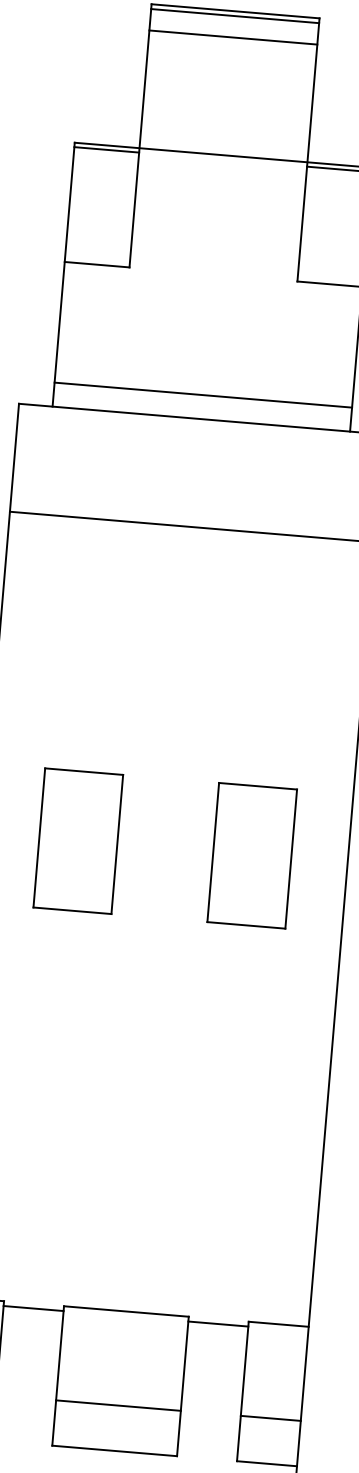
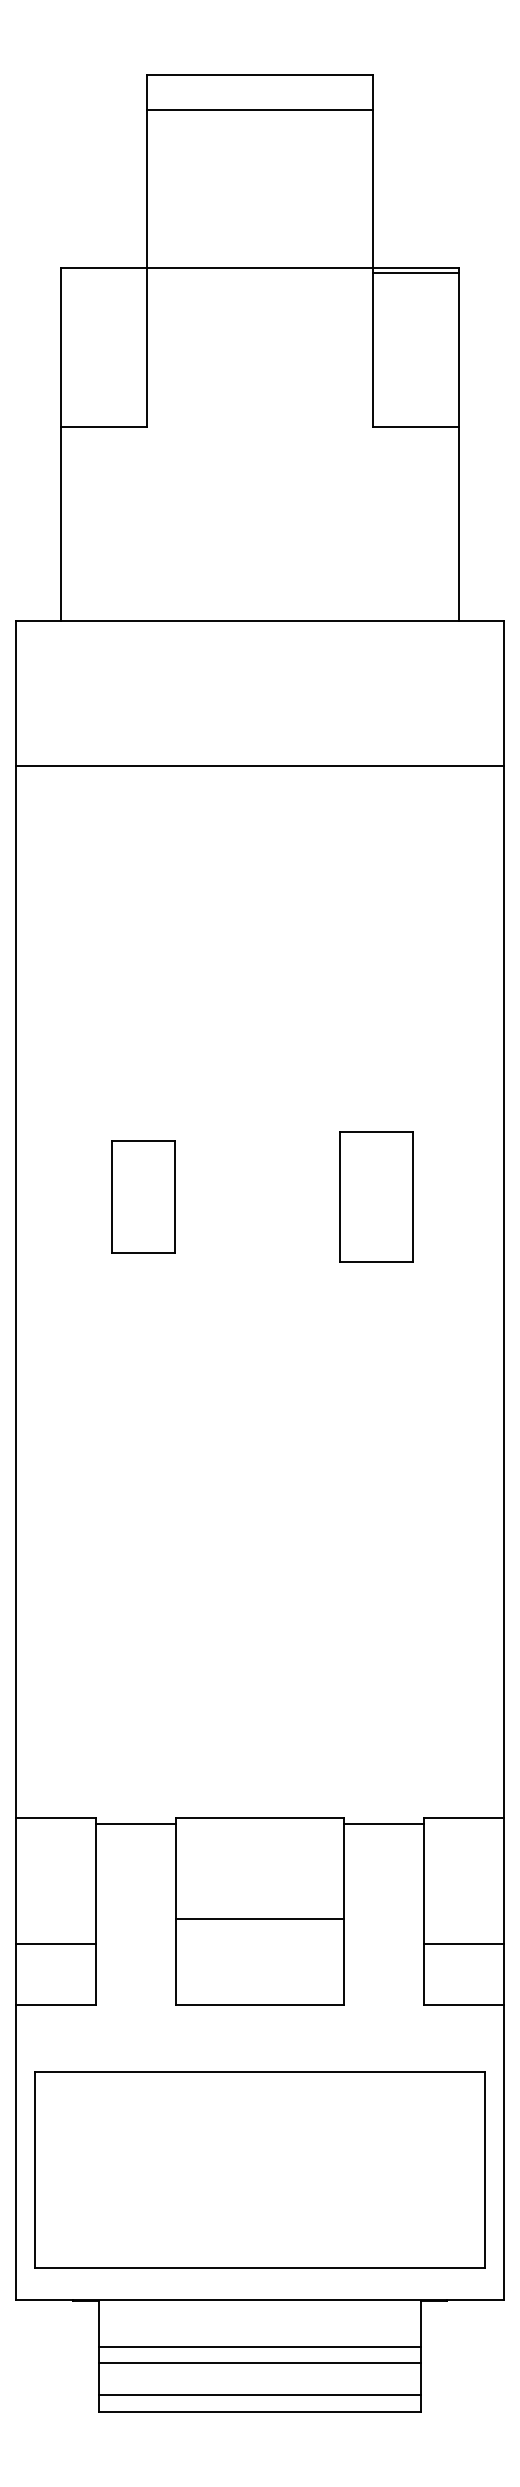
line: (234, 16) -> (259, 81), removed
line: (106, 149) -> (103, 273), removed
line: (202, 395) -> (259, 589), removed
part: (78, 840) -> (143, 1196), size x0.6
part: (252, 855) -> (376, 1196), size x0.7
line: (118, 1405) -> (259, 1919), moved

